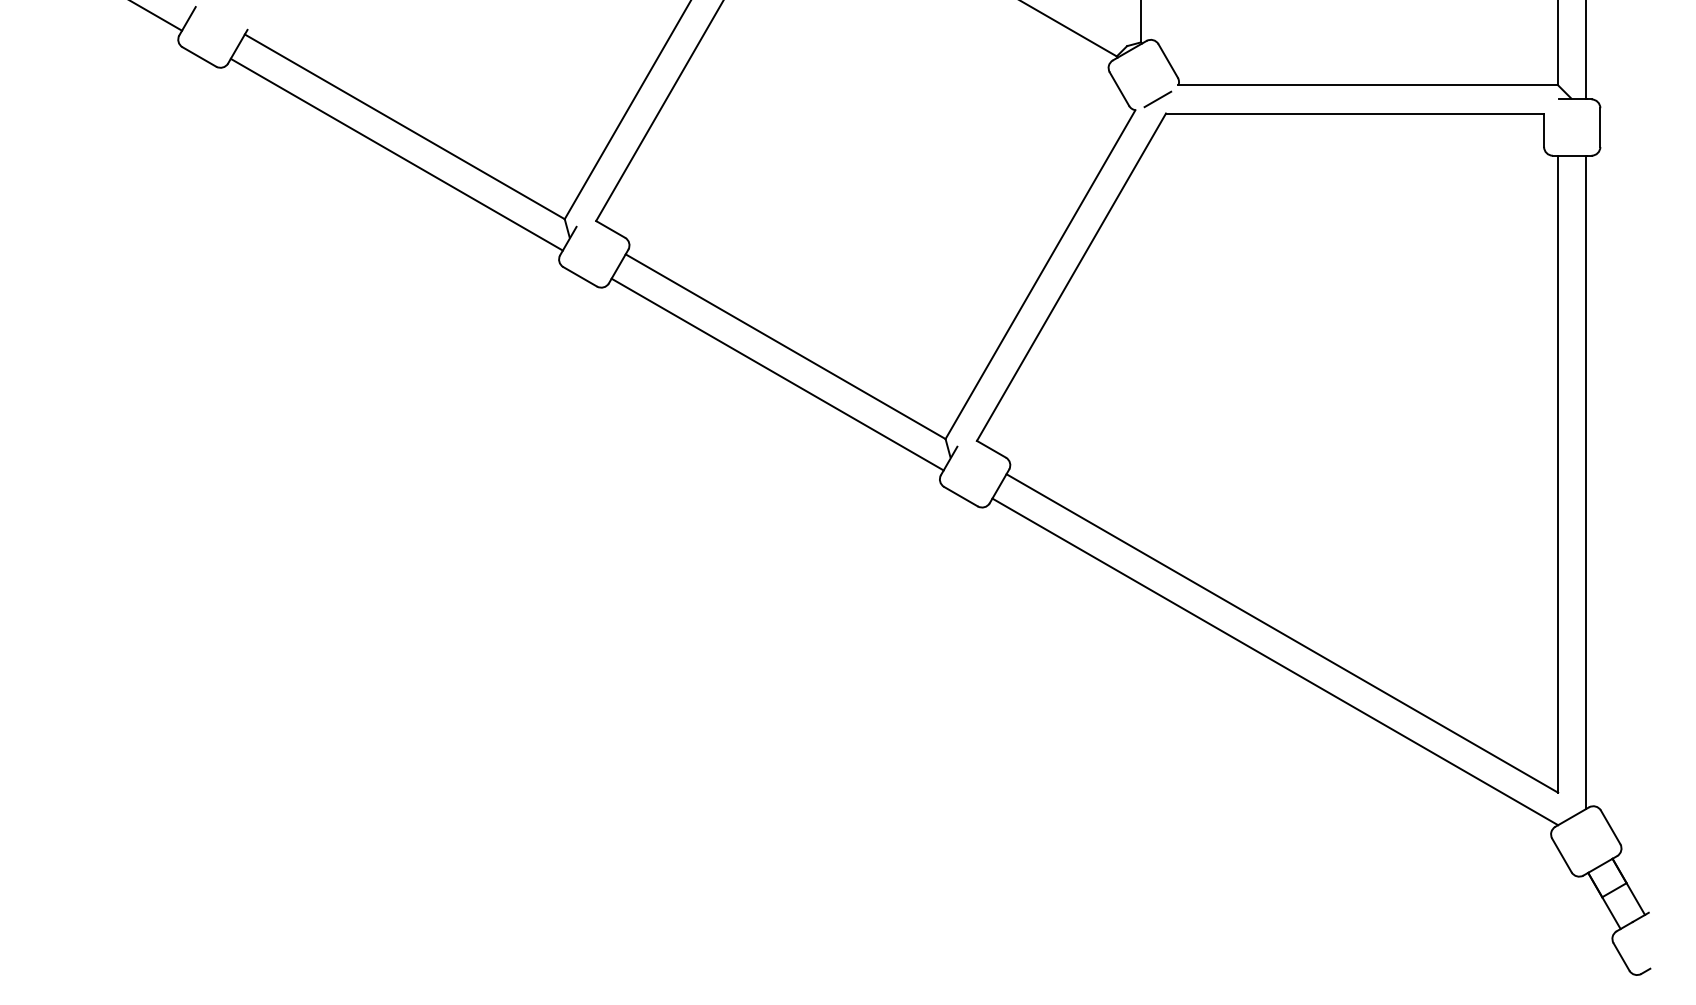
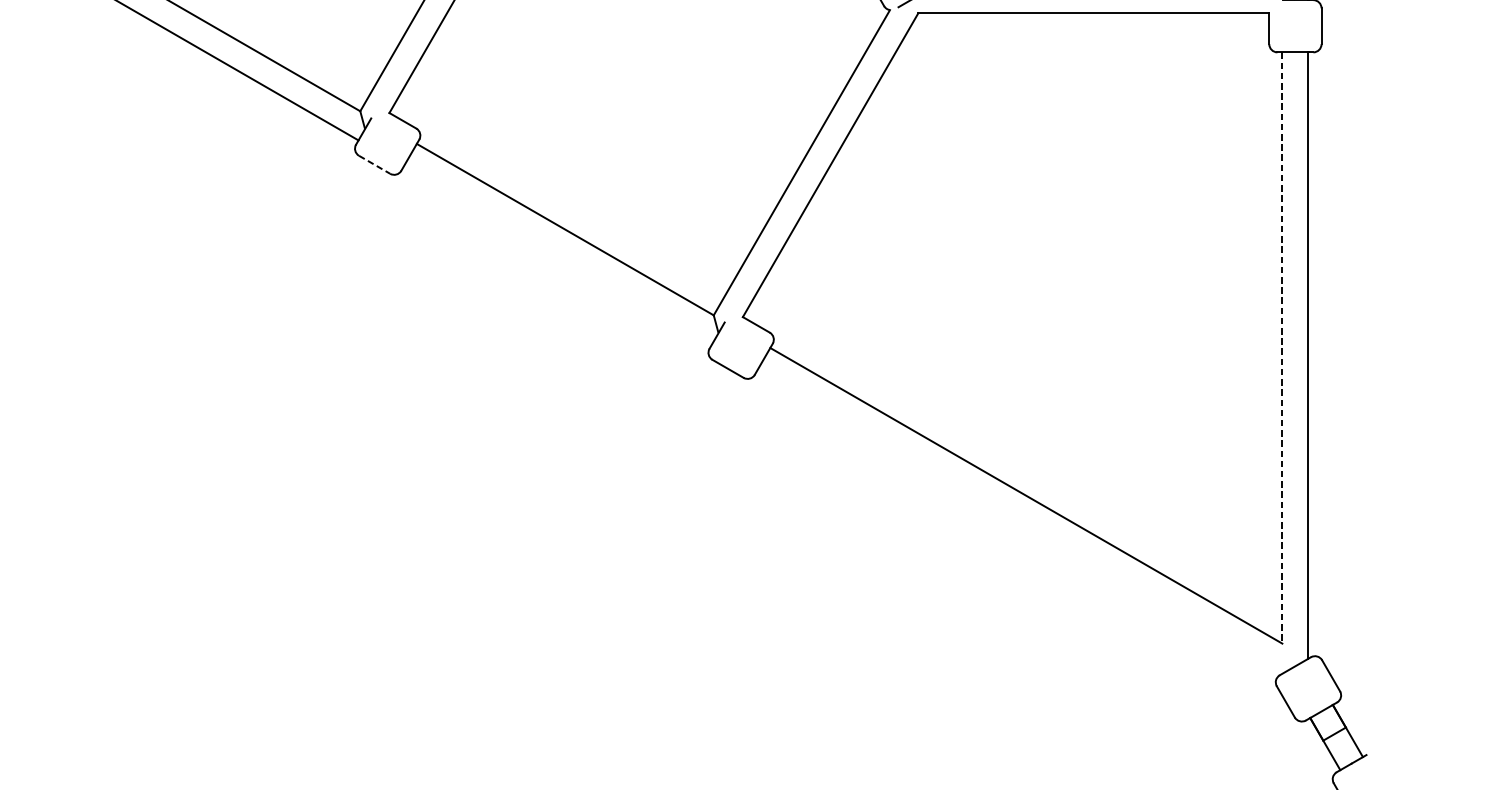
line: (580, 277) -> (374, 165), solid -> dashed
line: (777, 374) -> (557, 255), removed
line: (1558, 474) -> (1282, 348), solid -> dashed
line: (1275, 661) -> (1019, 521), removed

